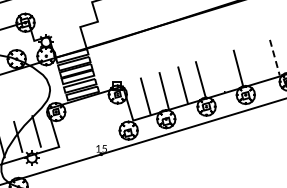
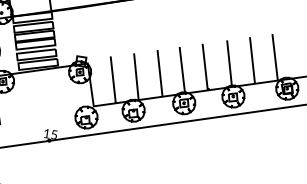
line: (275, 58) -> (275, 58), dashed -> solid
line: (256, 63) -> (252, 60), added
line: (218, 74) -> (204, 66), added

